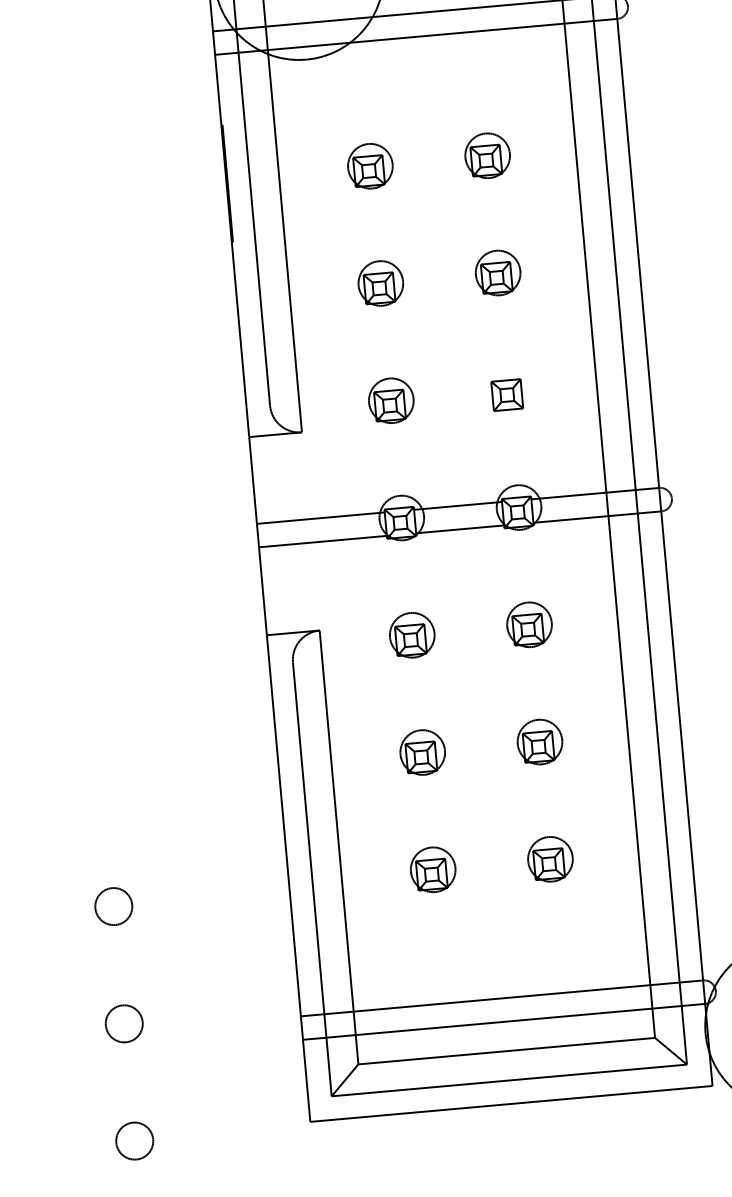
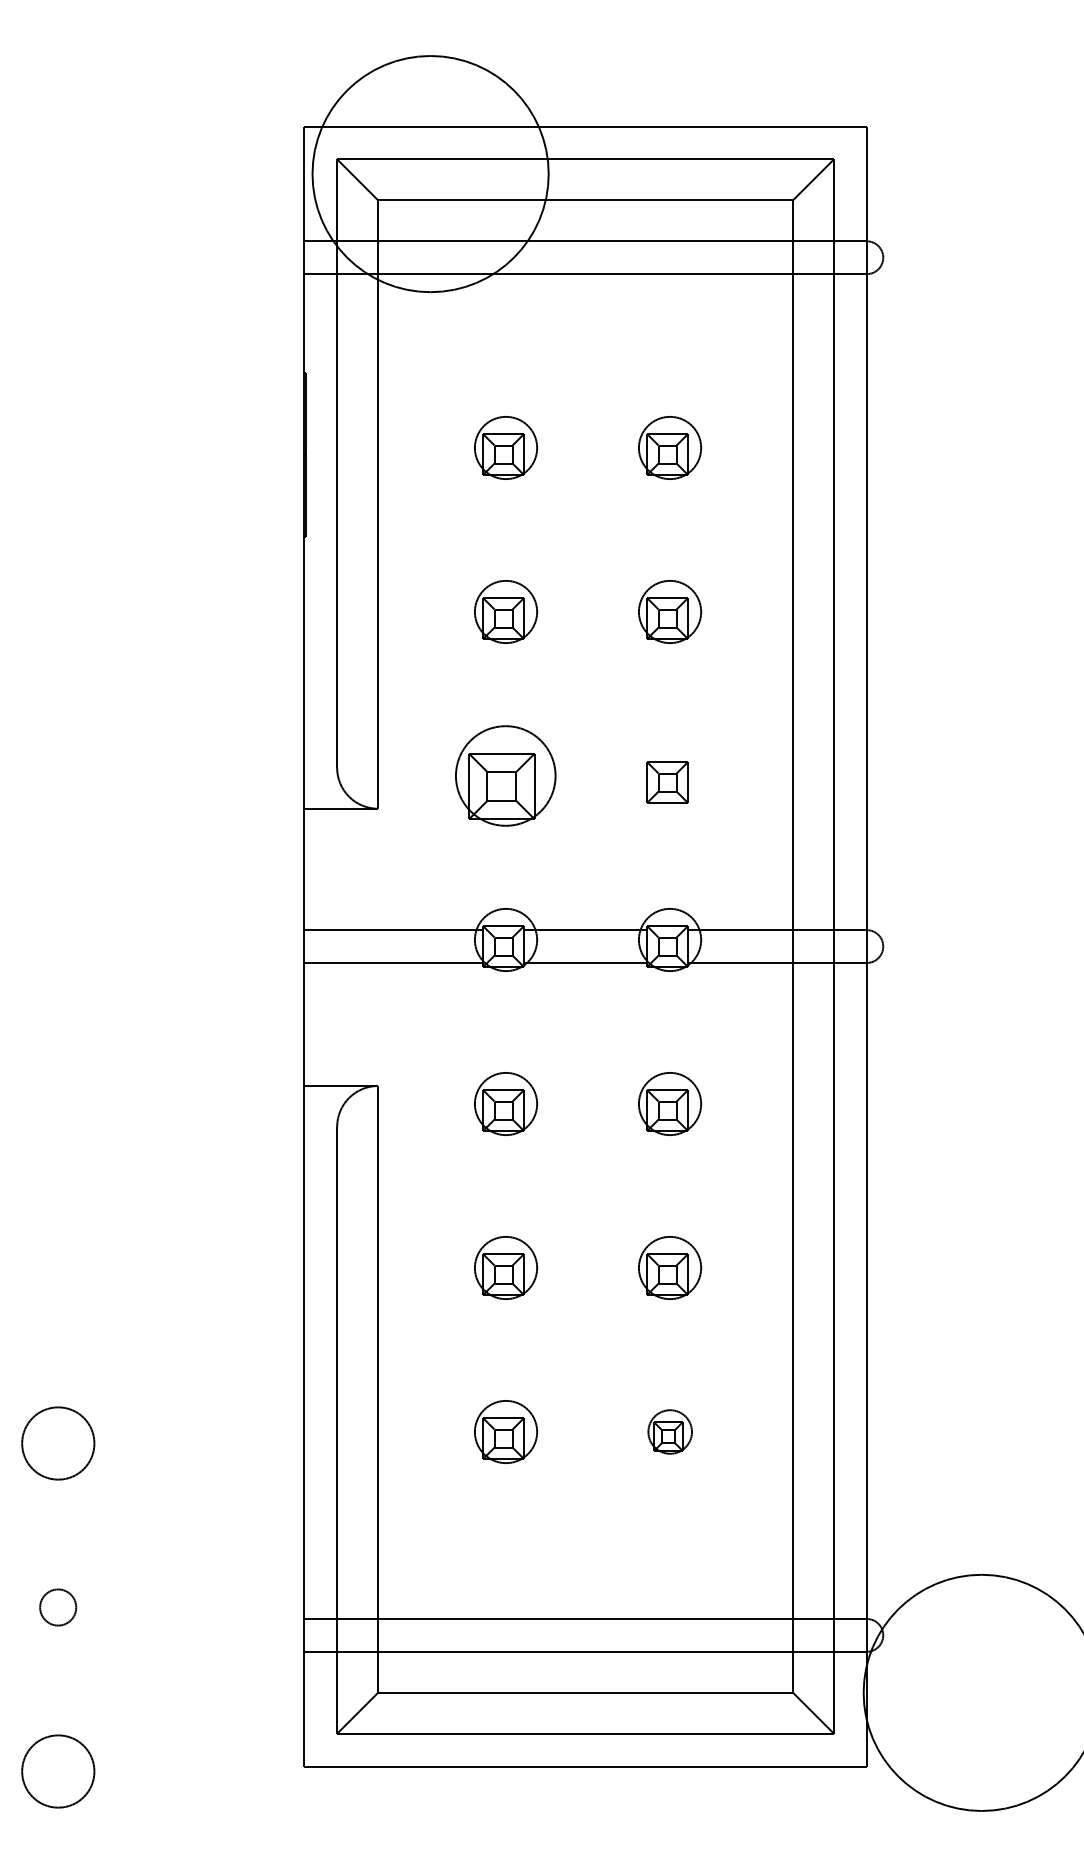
part: (391, 400) -> (506, 775), size x1.6
part: (550, 858) -> (670, 1431), size x0.7
circle: (113, 906) -> (58, 1443), size x1.4
circle: (123, 1023) -> (57, 1607), size x0.7
circle: (134, 1141) -> (58, 1771), size x1.4

